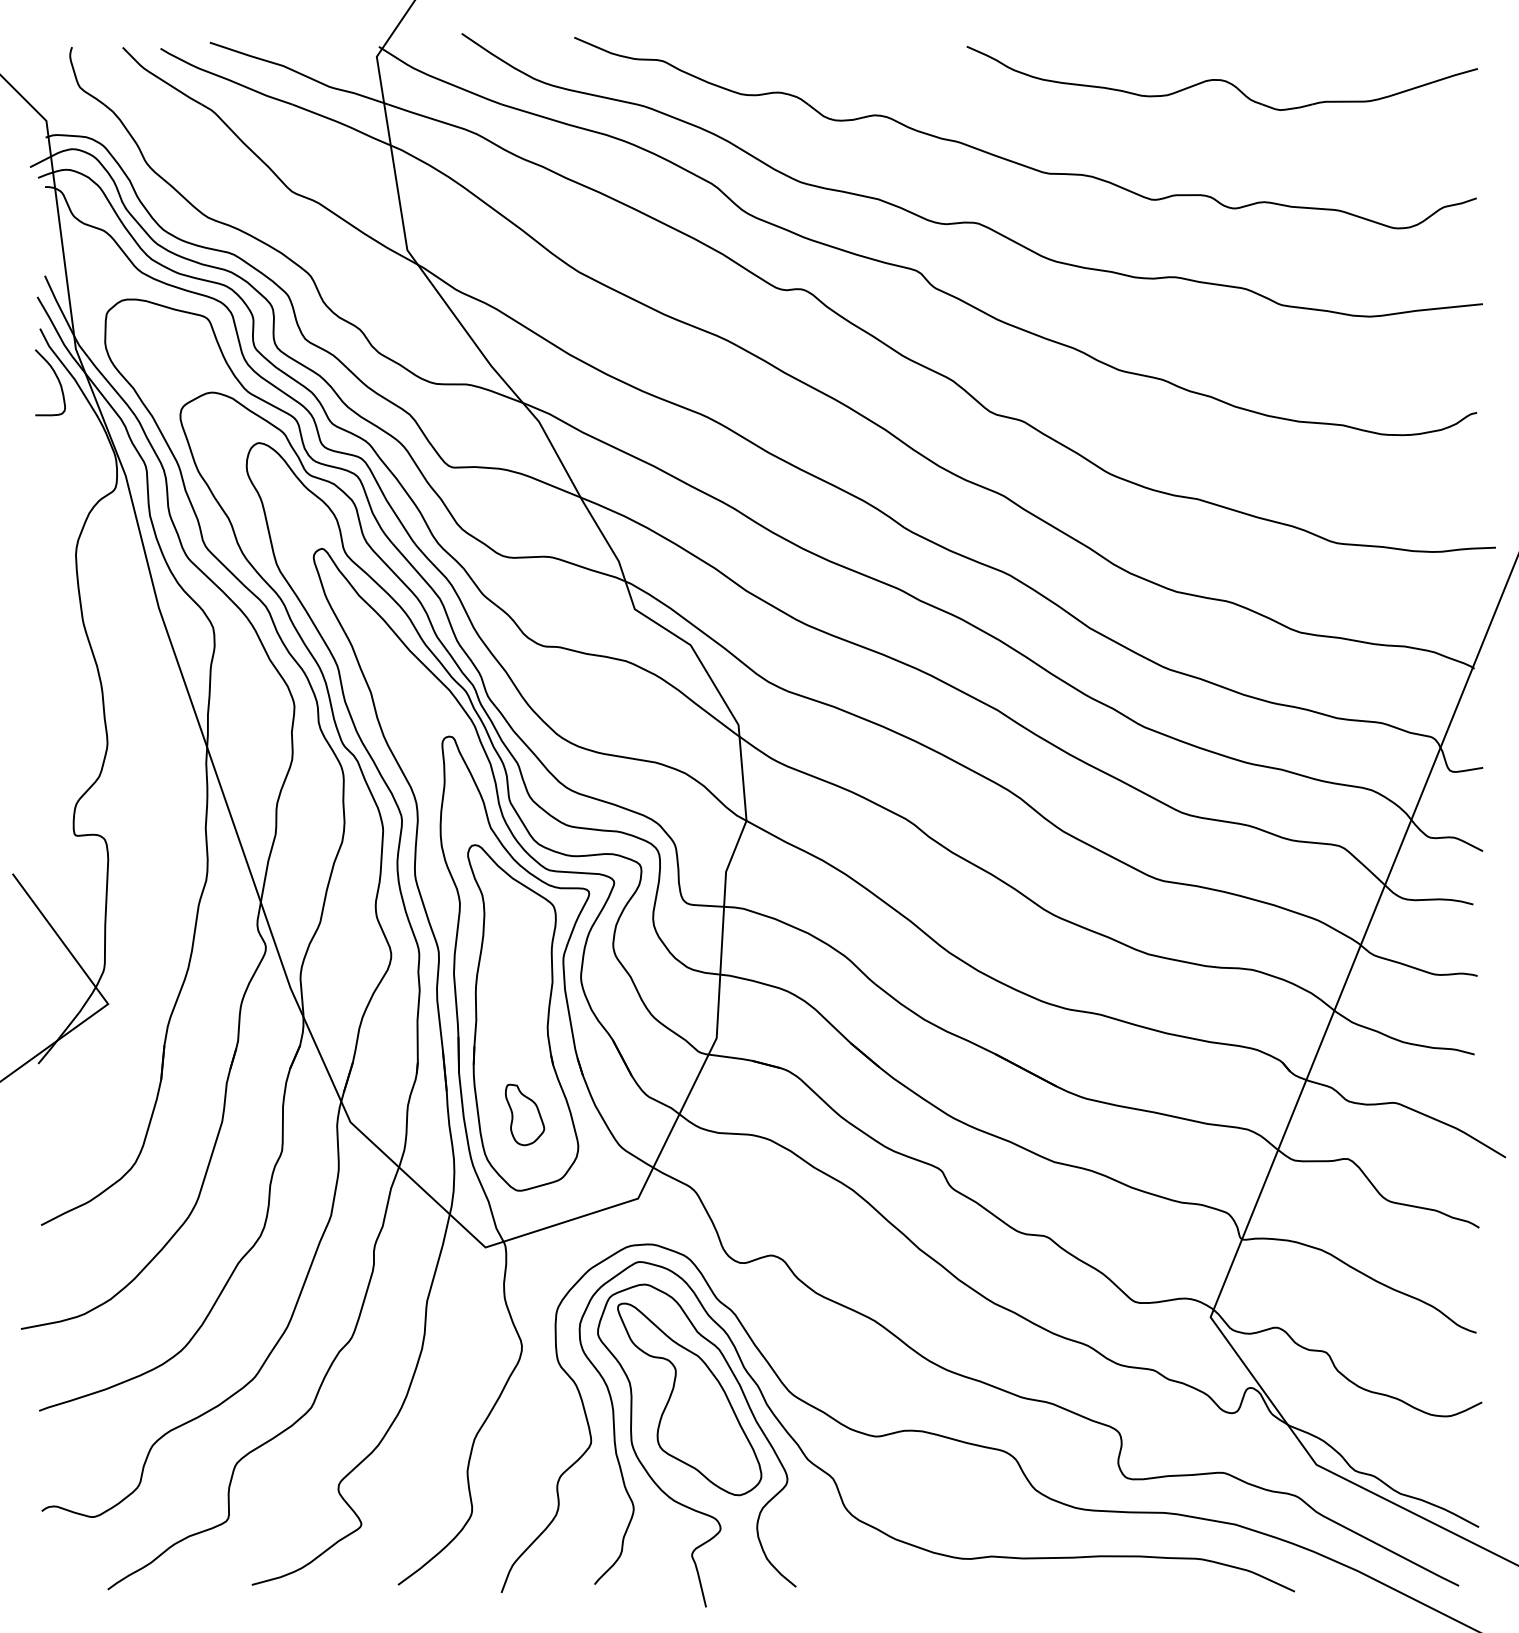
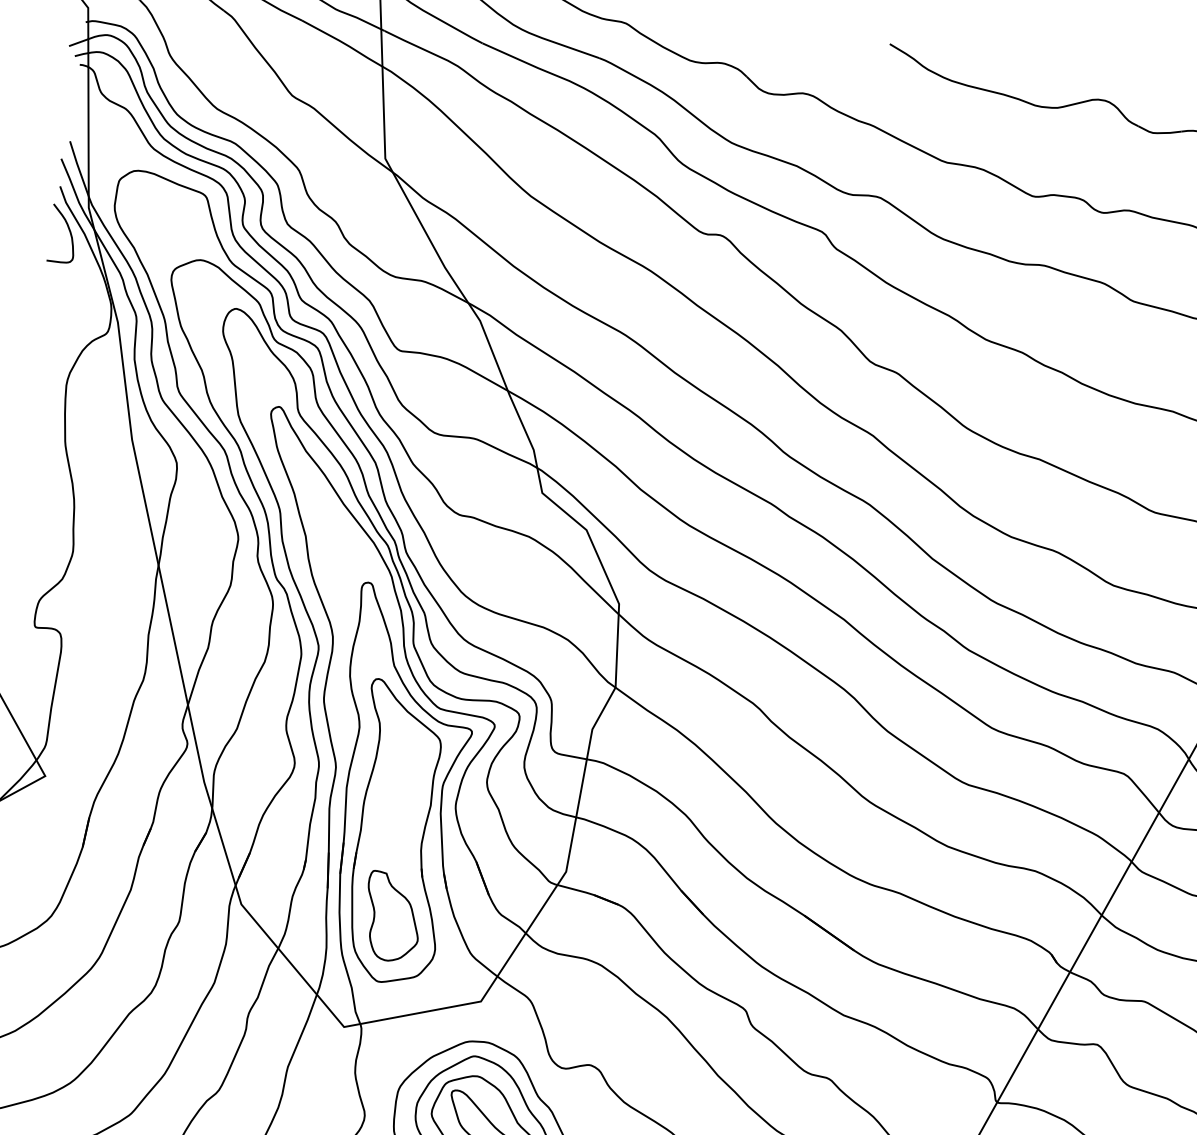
part: (524, 1114) -> (392, 916), size x1.67

